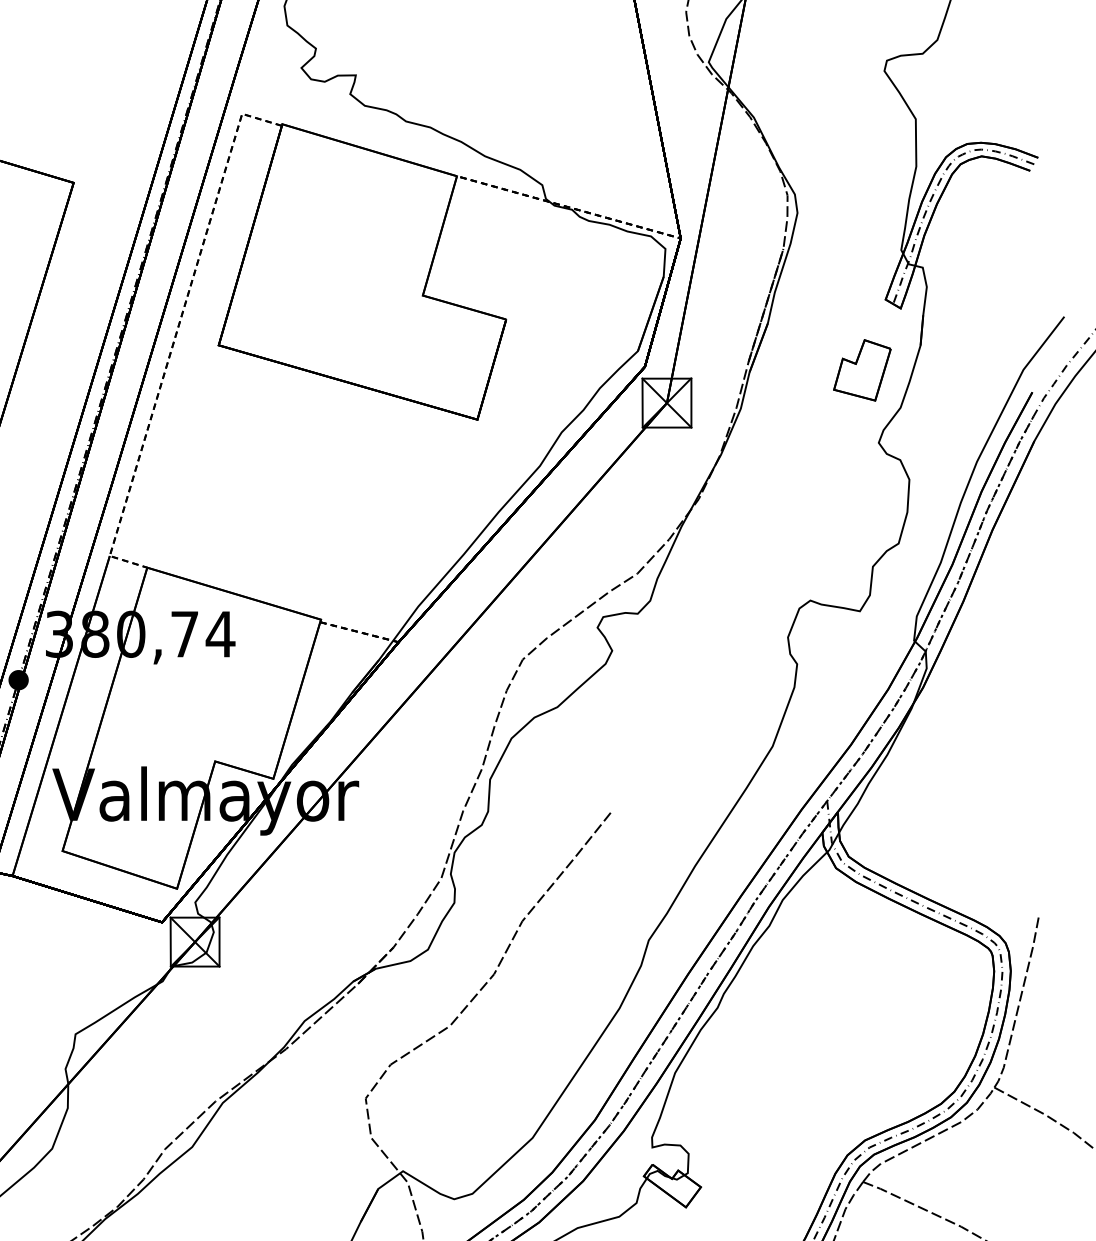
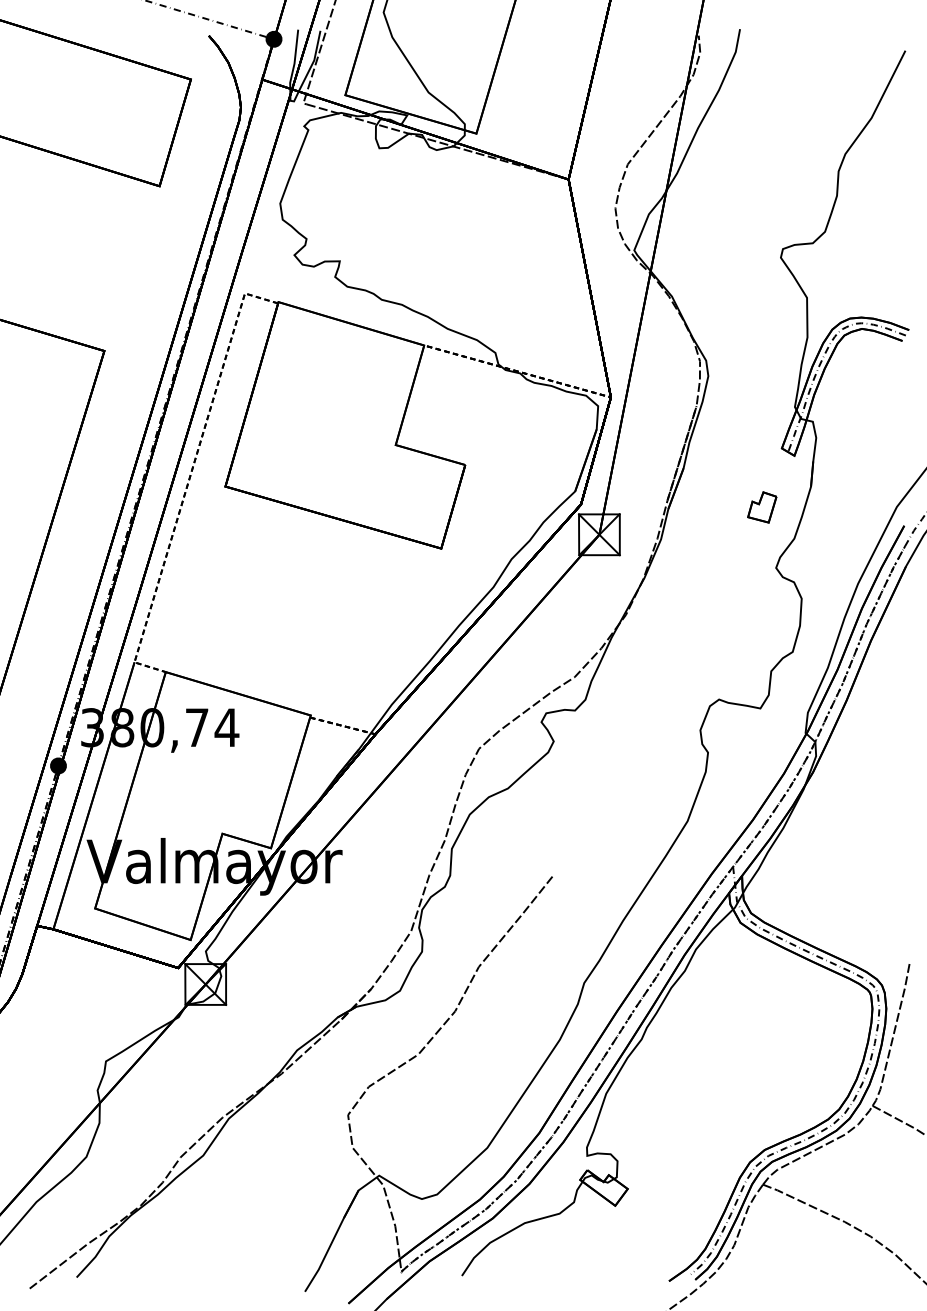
part: (861, 370) -> (761, 507), size x0.6

